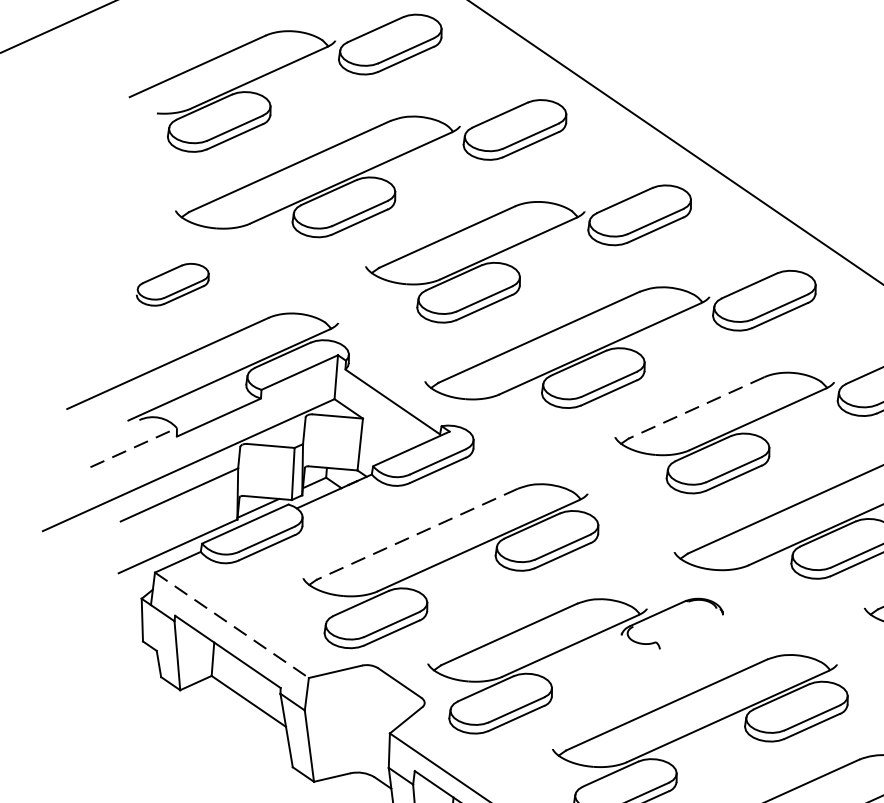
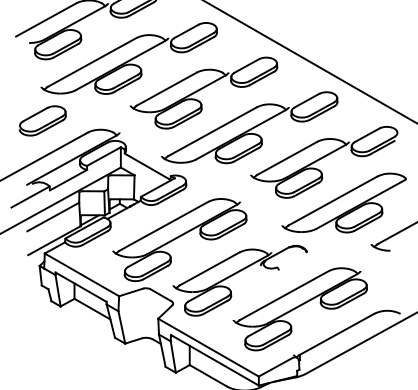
part: (172, 283) -> (42, 120), size x1.43
line: (695, 407) -> (286, 158), dashed -> solid
line: (133, 448) -> (30, 197), dashed -> solid
line: (416, 534) -> (163, 226), dashed -> solid
line: (230, 624) -> (81, 274), dashed -> solid

